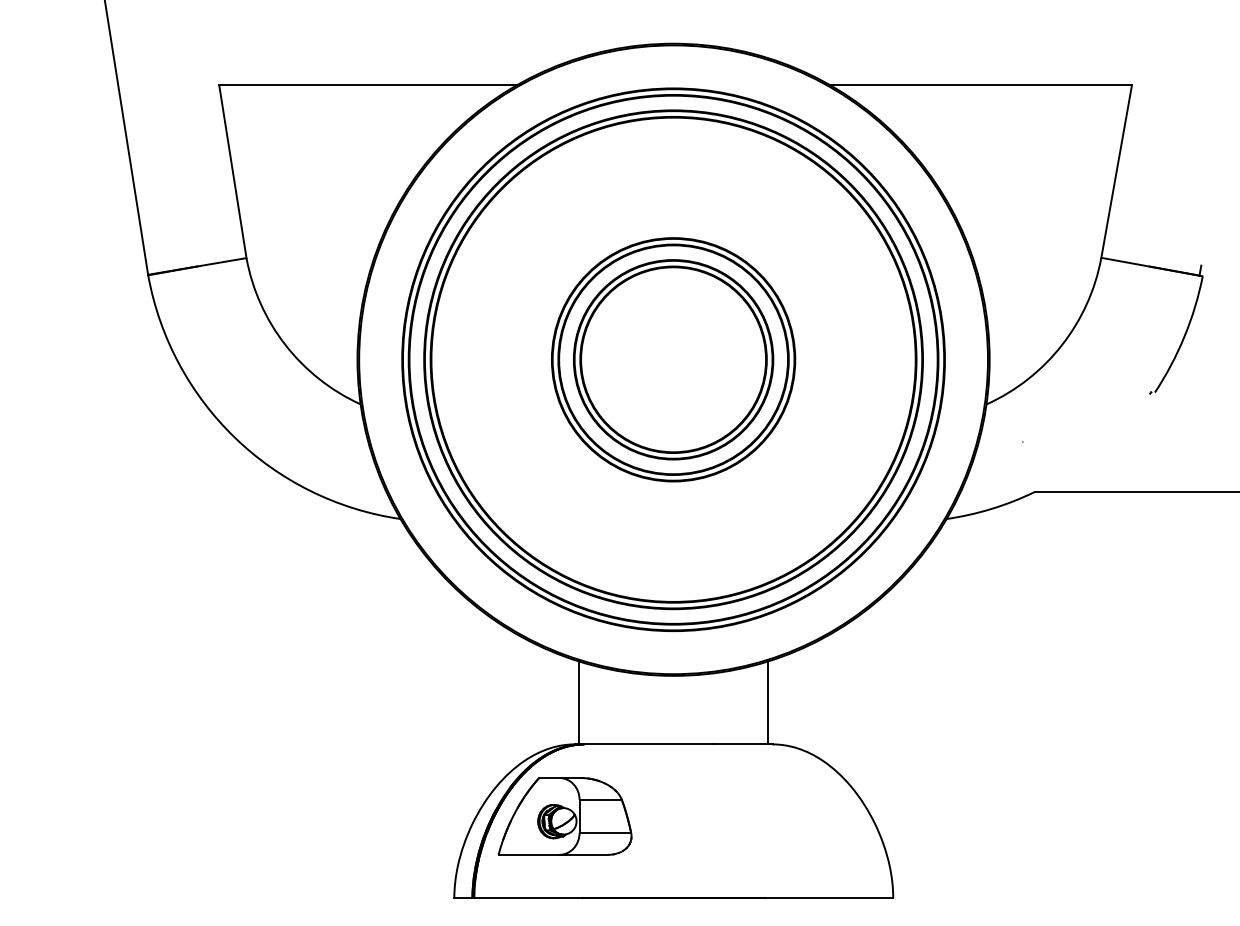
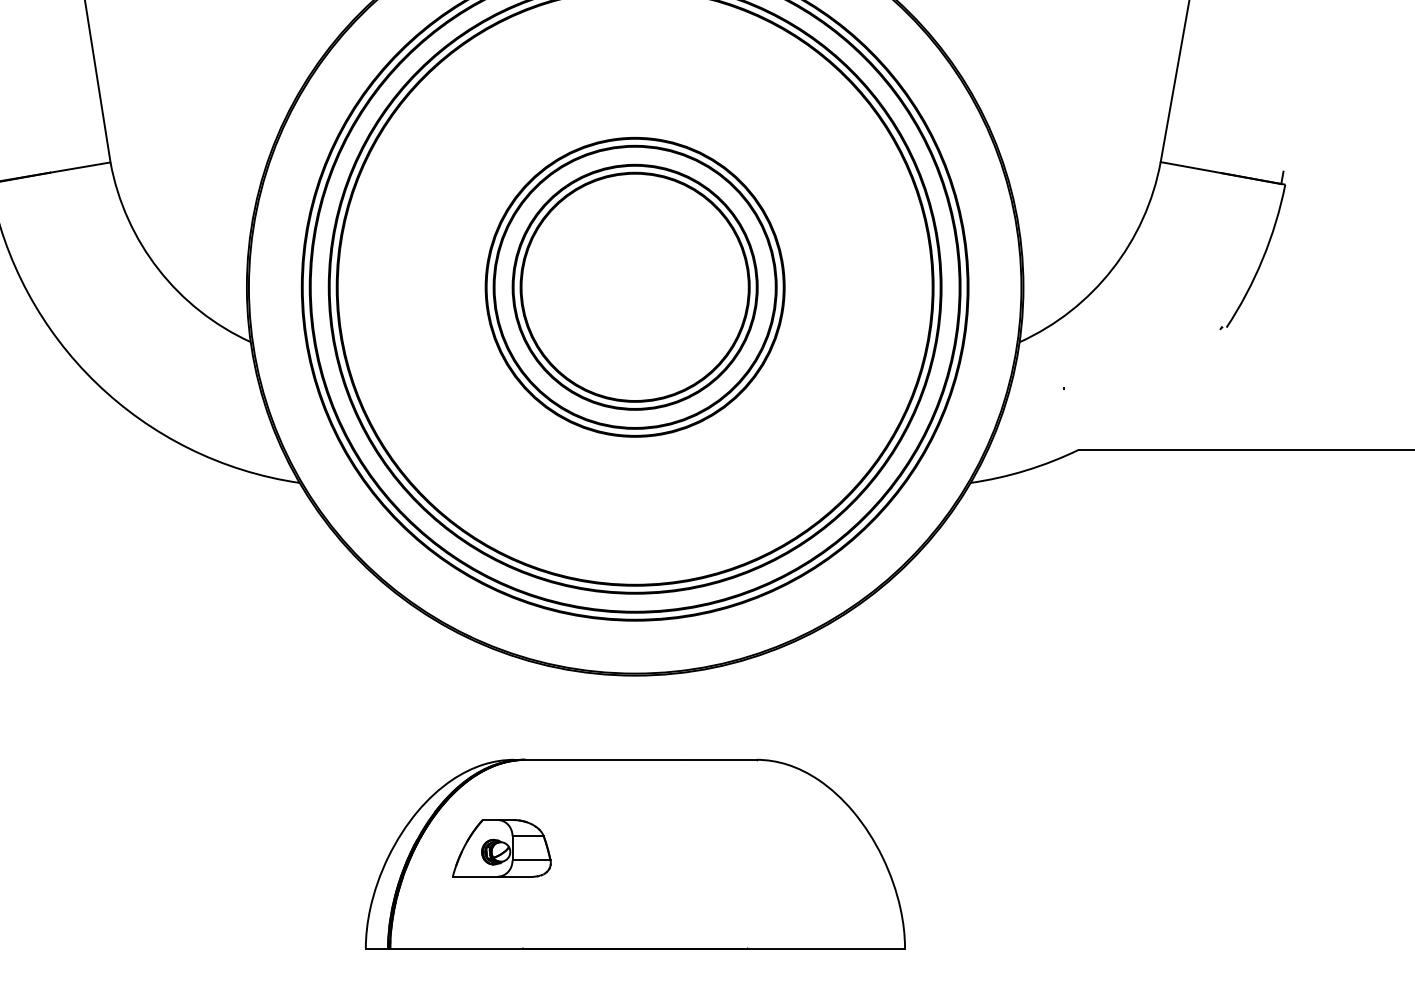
line: (578, 702) -> (518, 708), removed
line: (768, 702) -> (751, 708), removed
part: (564, 816) -> (501, 848), size x0.6

